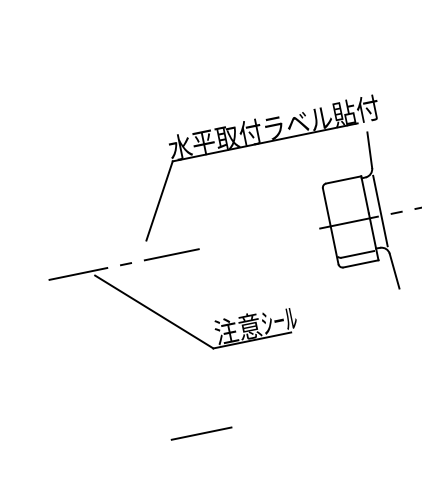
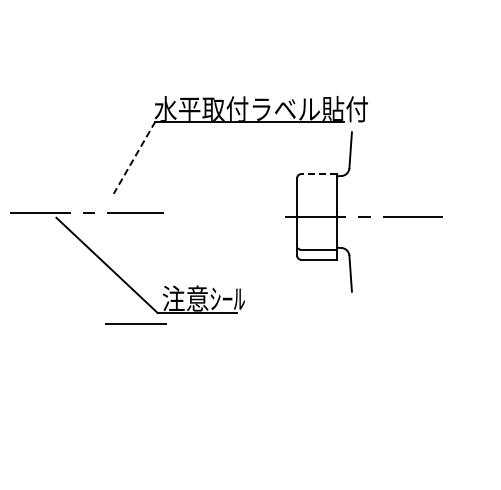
line: (344, 180) -> (319, 174), solid -> dashed
line: (159, 200) -> (134, 157), solid -> dashed
line: (379, 210) -> (348, 211), removed
line: (201, 433) -> (135, 323), moved

